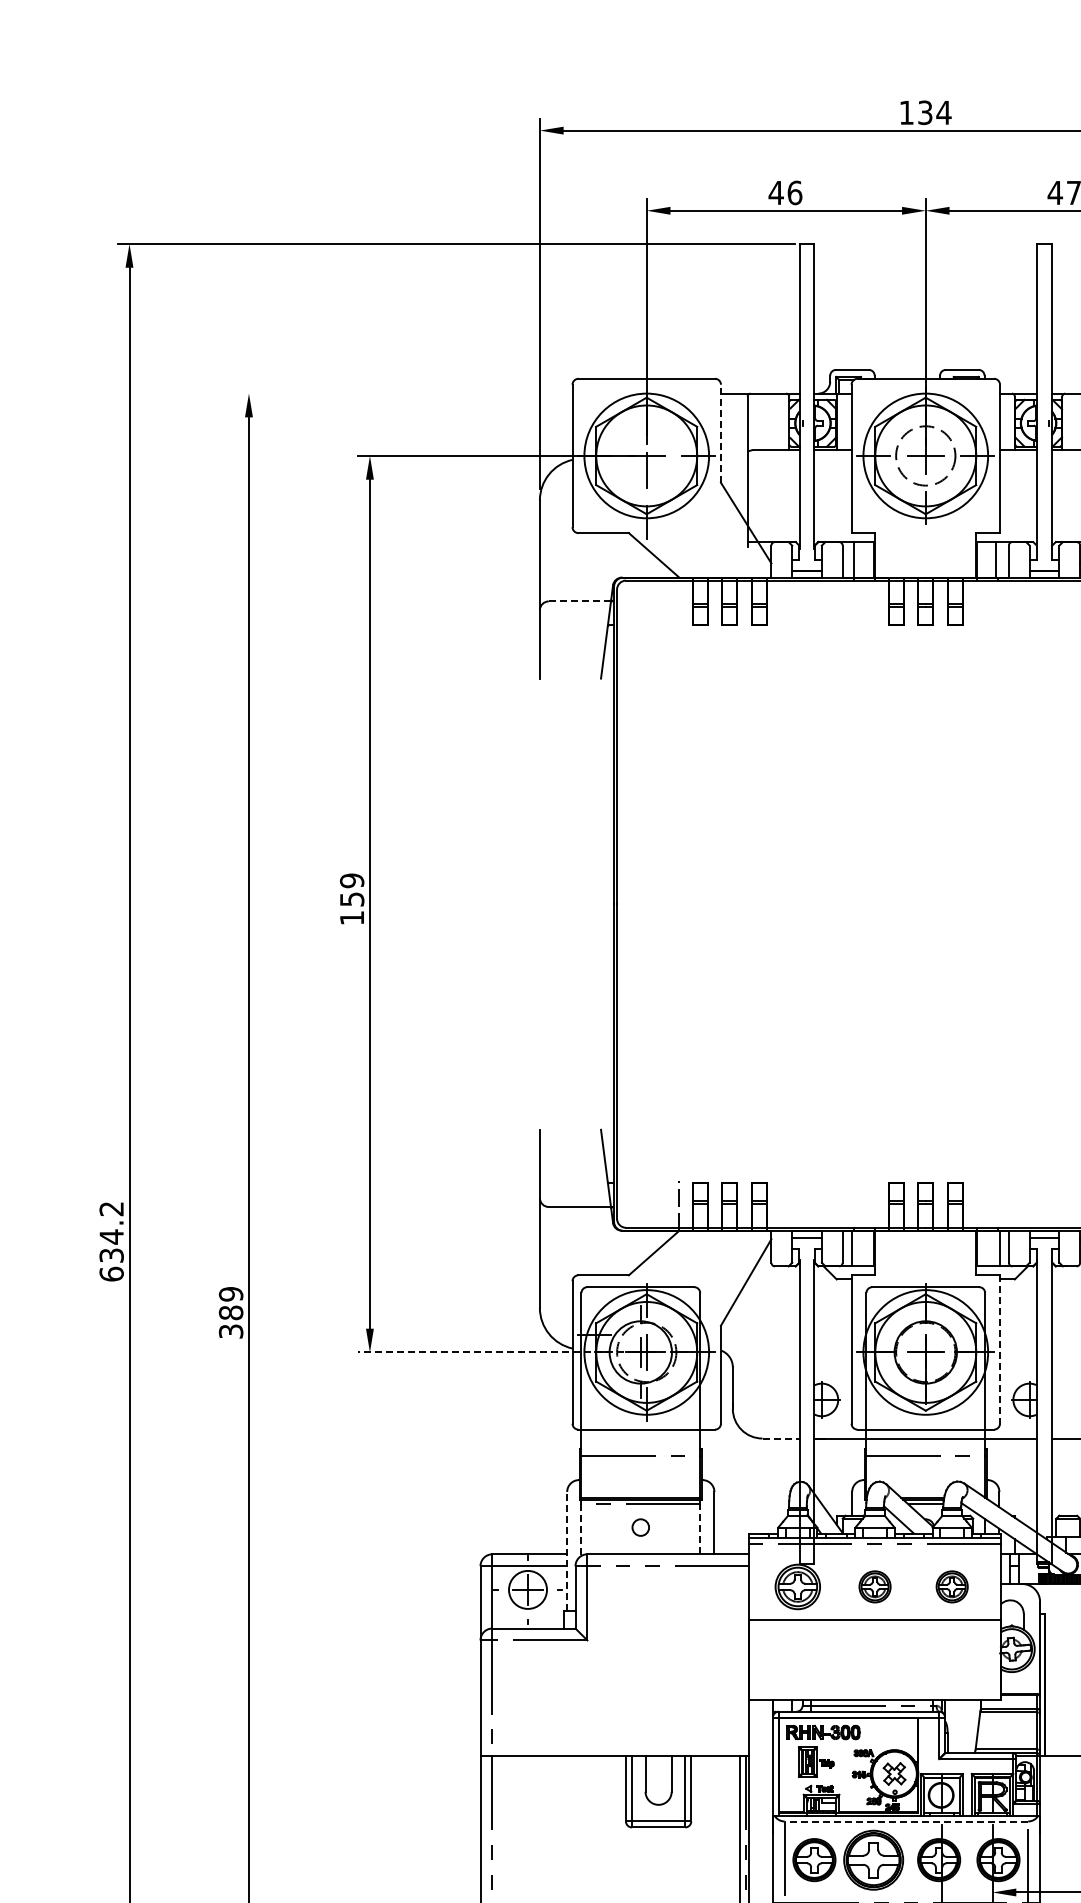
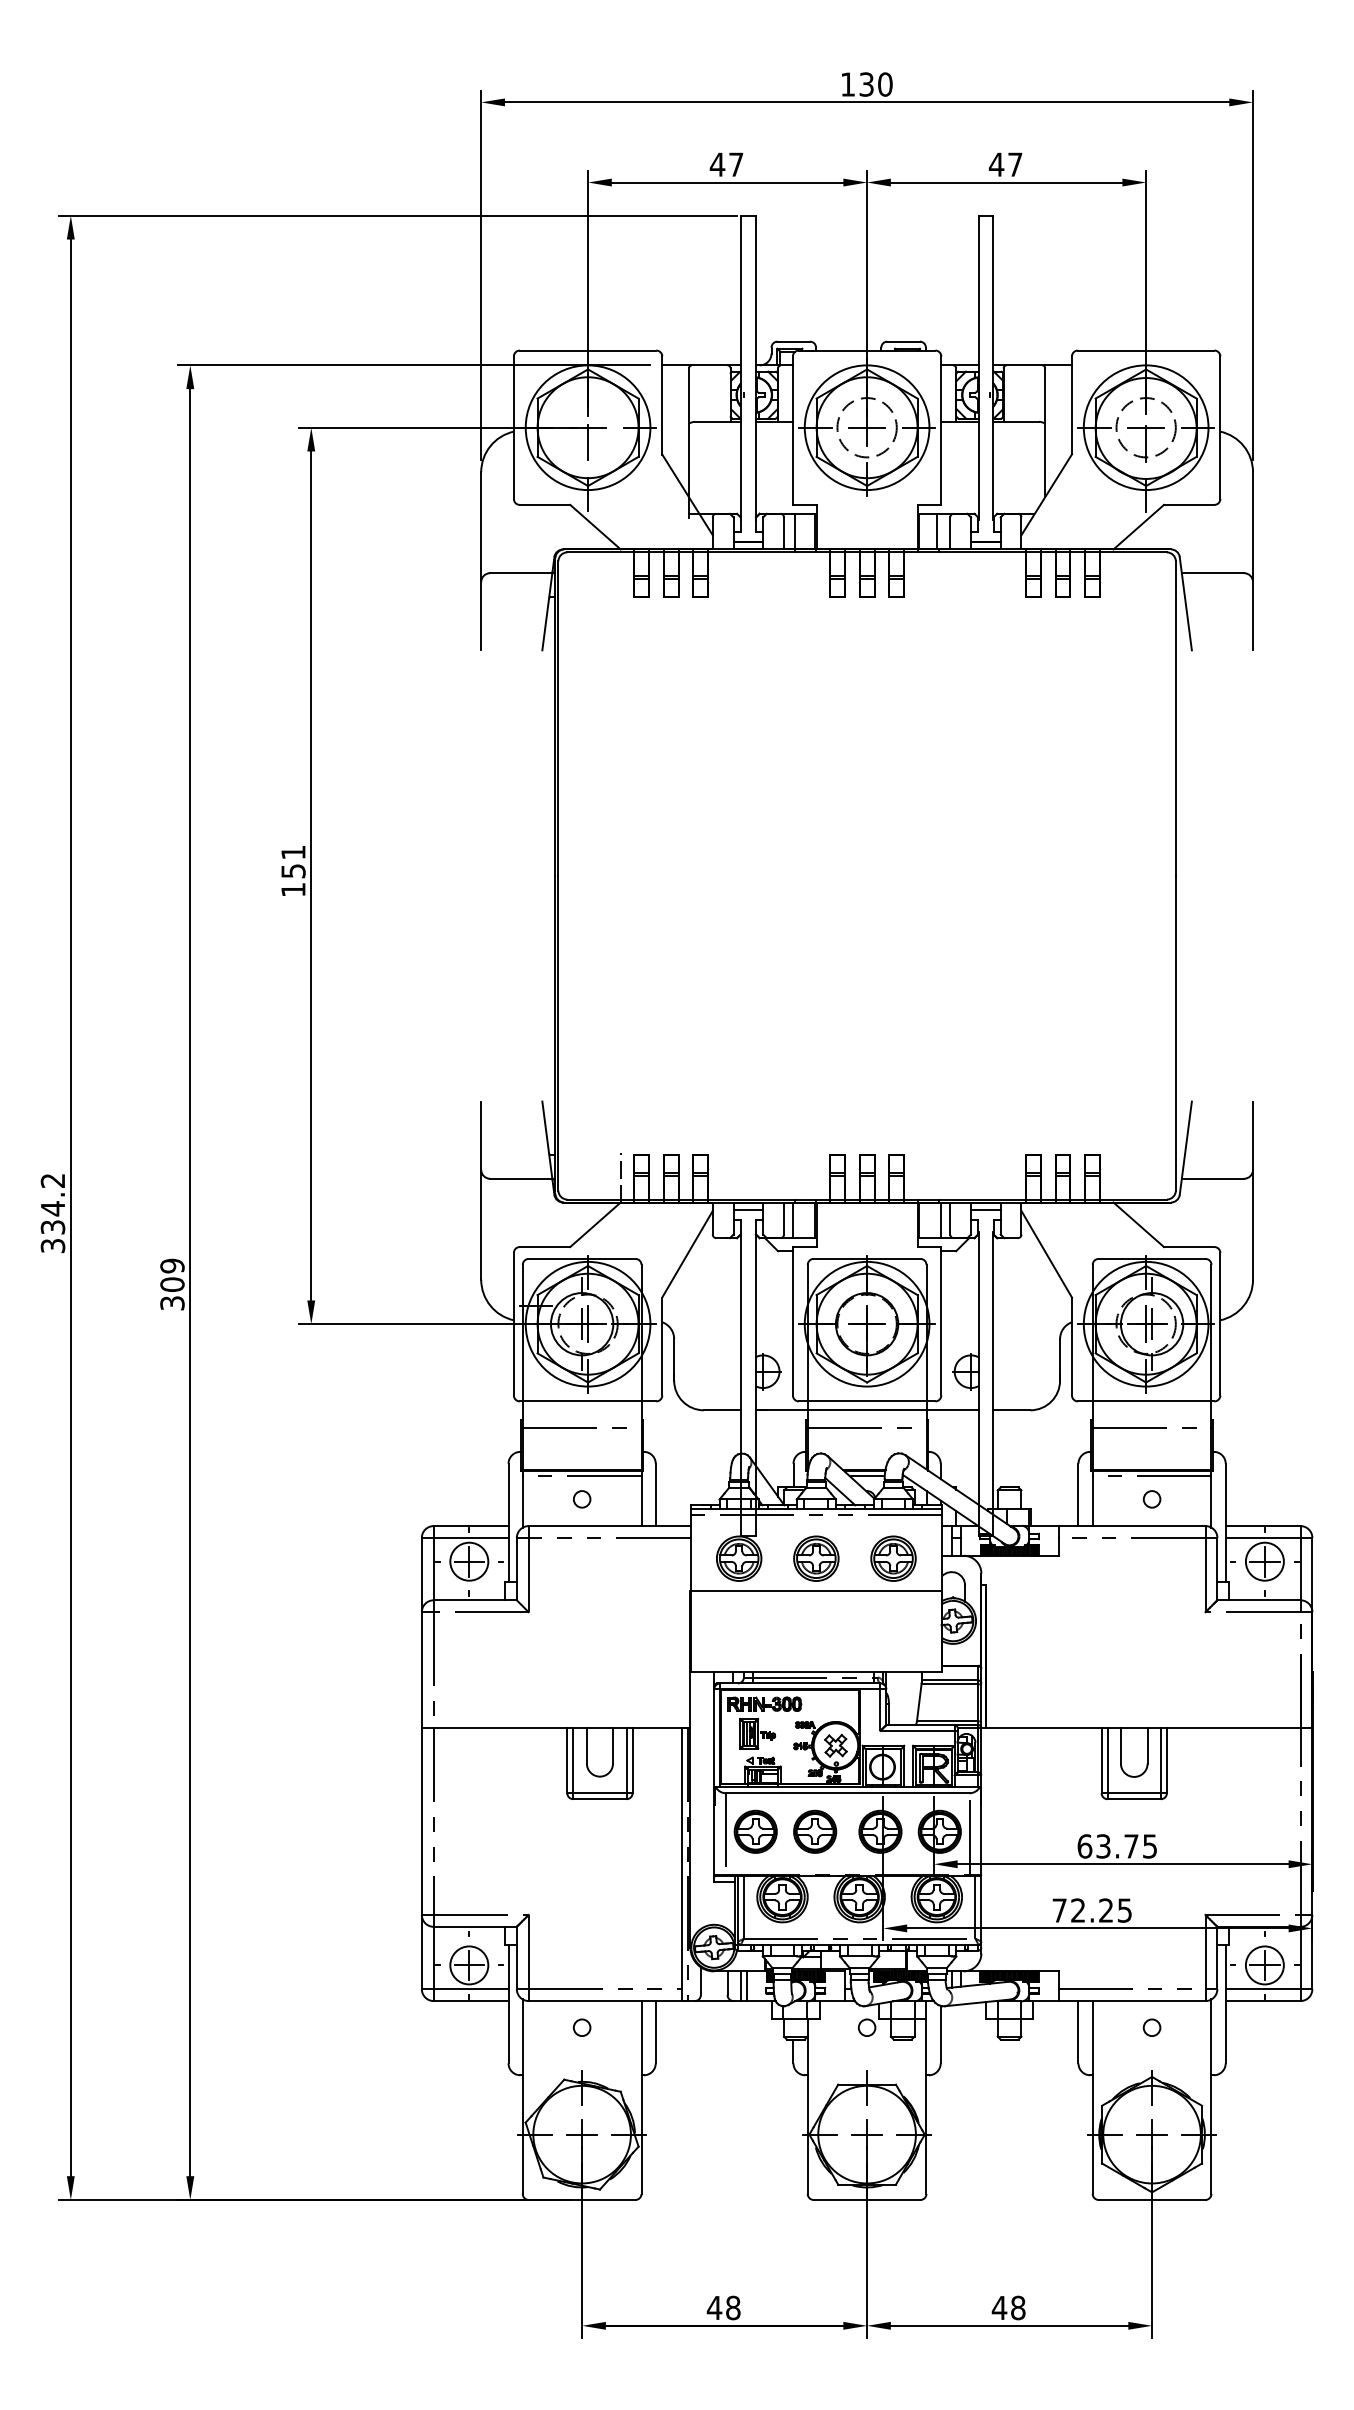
text: (944, 112) -> (885, 84), 134 -> 130
text: (795, 192) -> (736, 164), 46 -> 47
line: (473, 393) -> (414, 365), added
line: (721, 433) -> (662, 405), dashed -> solid
line: (579, 601) -> (520, 573), dashed -> solid
text: (352, 880) -> (293, 852), 159 -> 151
text: (111, 1273) -> (52, 1245), 634.2 -> 334.2
text: (231, 1312) -> (172, 1284), 389 -> 309
line: (1000, 1349) -> (941, 1321), dashed -> solid
line: (496, 1352) -> (437, 1324), dashed -> solid
line: (781, 1438) -> (722, 1410), dashed -> solid
line: (700, 1528) -> (641, 1500), dashed -> solid
line: (581, 1530) -> (522, 1502), dashed -> solid
line: (567, 1550) -> (508, 1522), dashed -> solid
part: (875, 1586) -> (816, 1558), size x1.43
part: (952, 1586) -> (893, 1558), size x1.43
line: (906, 1821) -> (847, 1793), dashed -> solid
part: (874, 1859) -> (815, 1831), size x0.71

